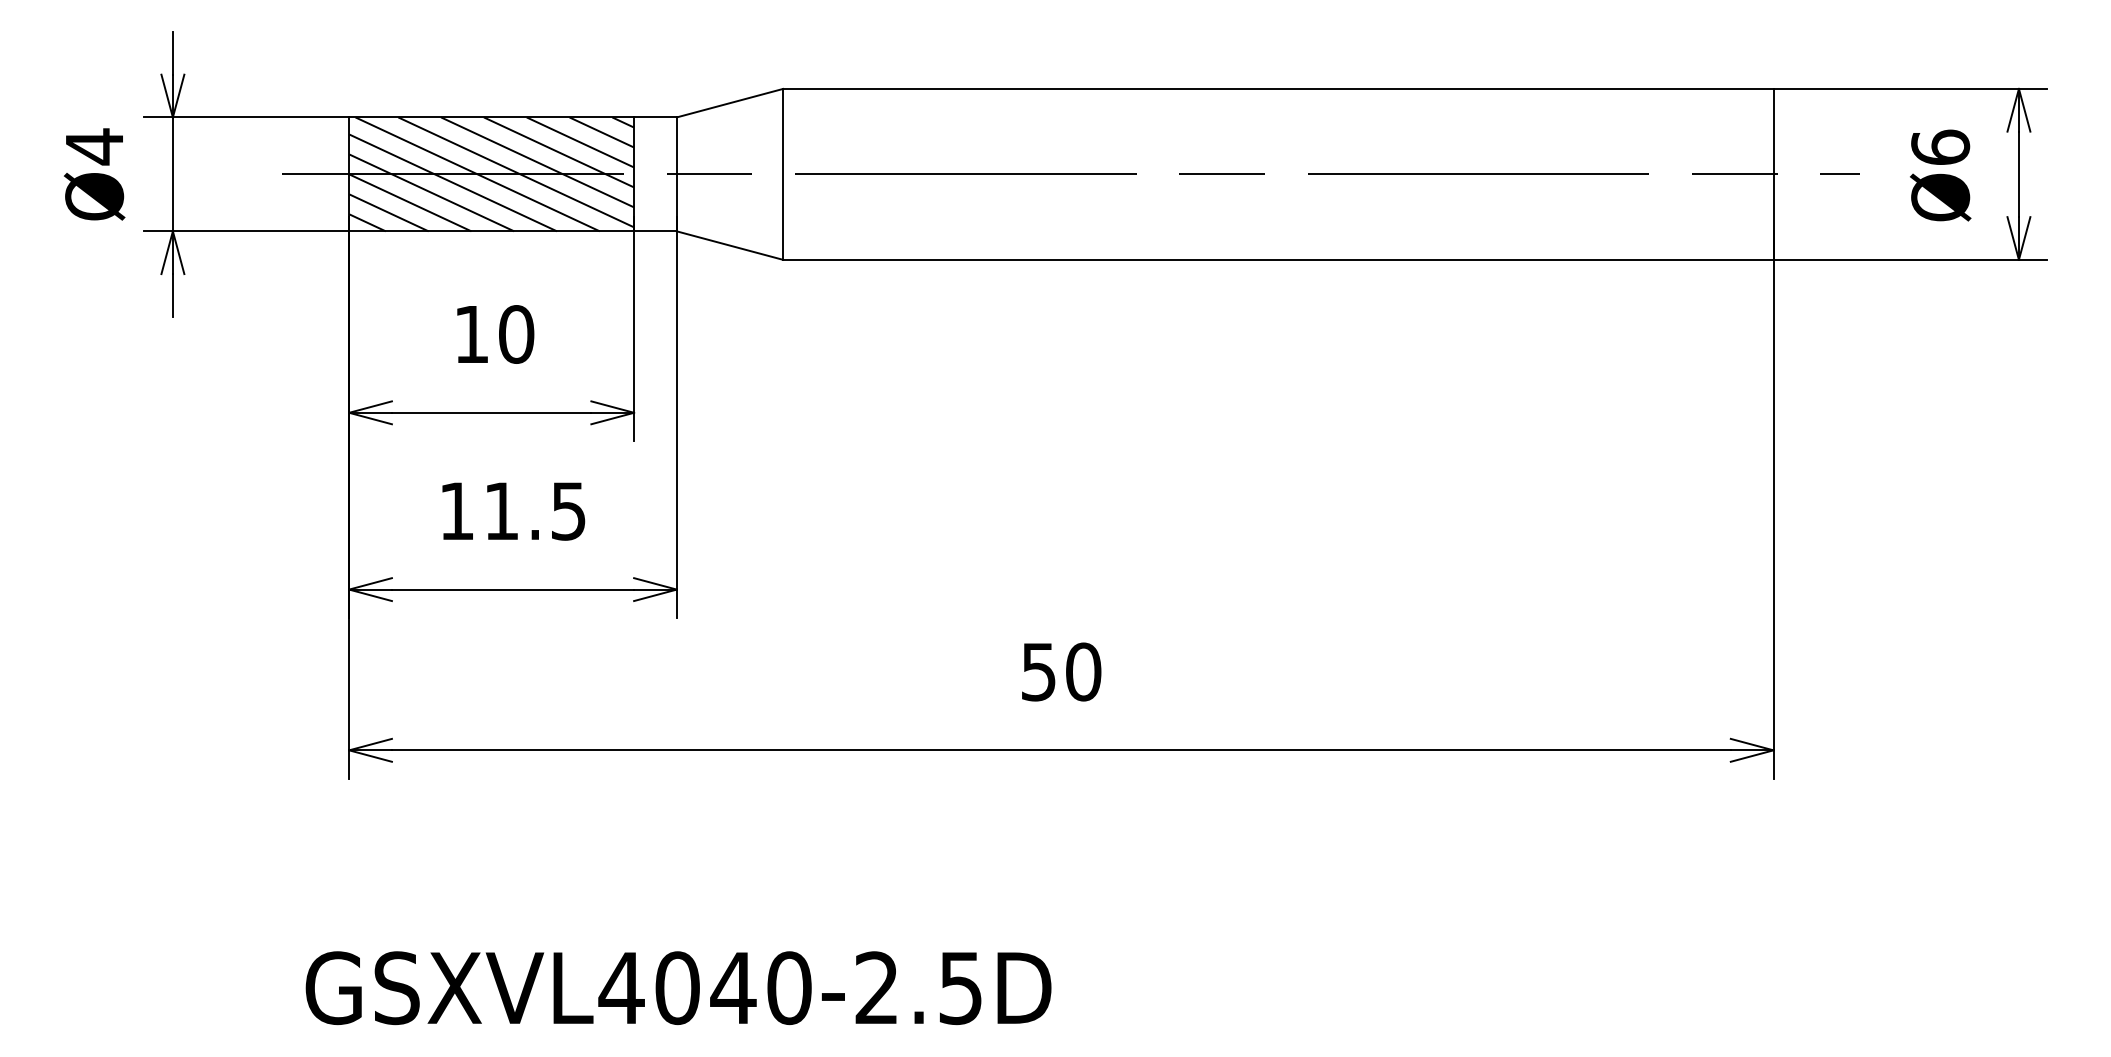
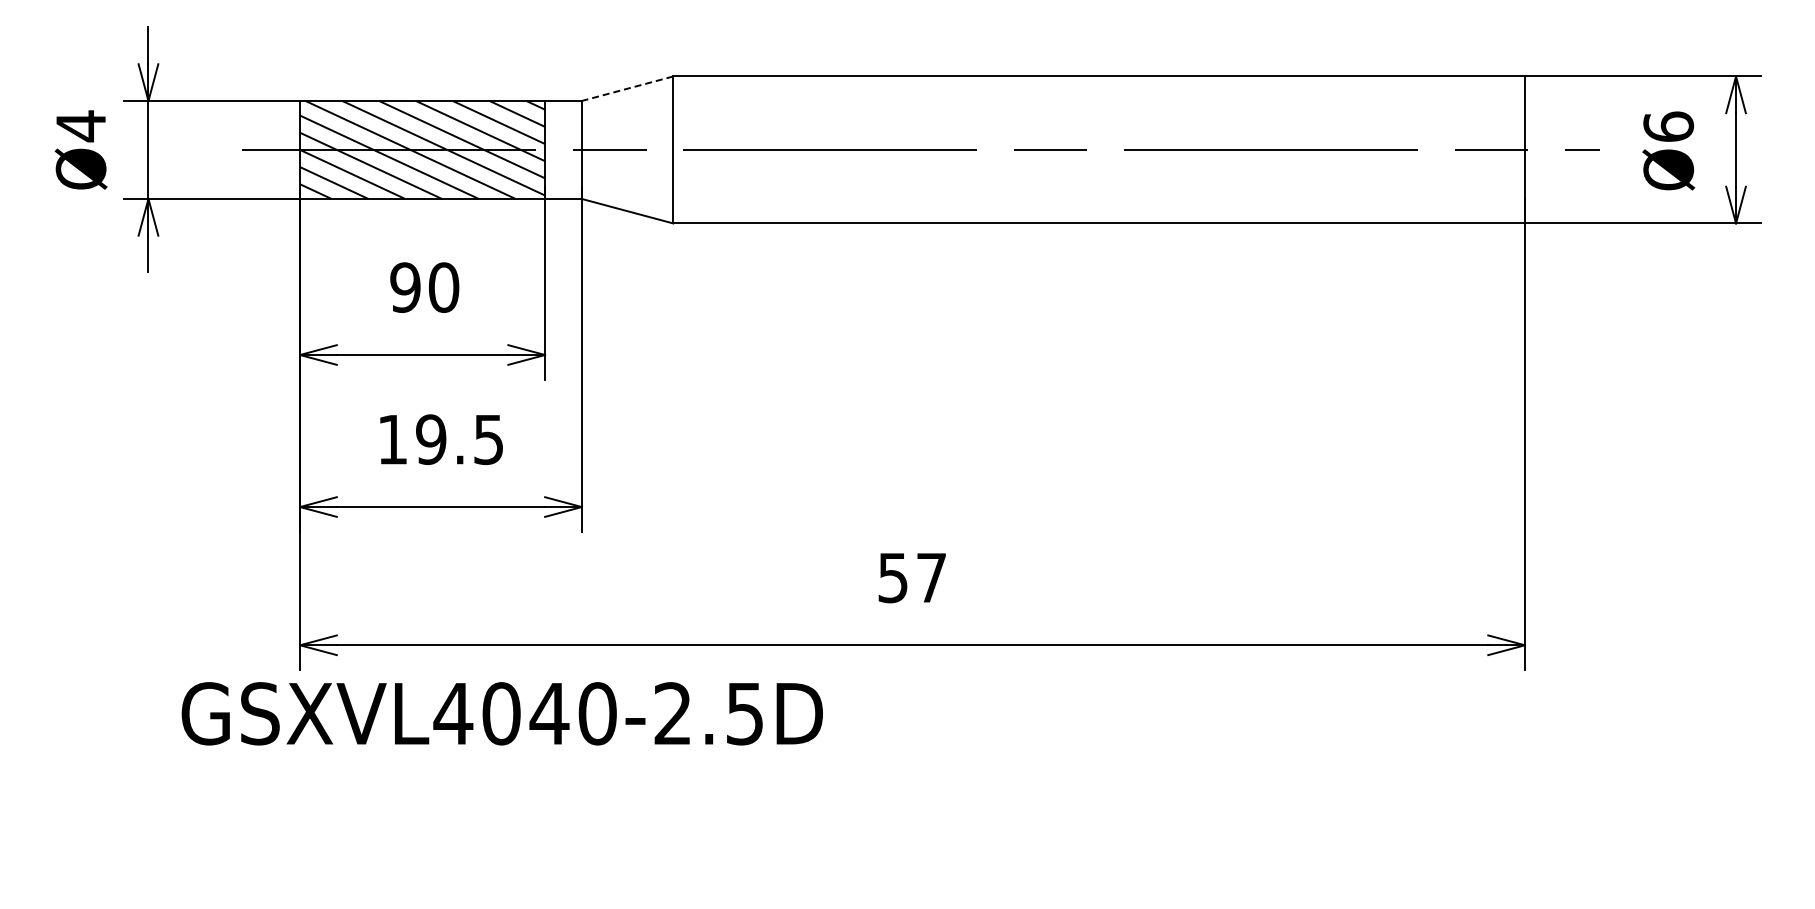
line: (729, 102) -> (627, 88), solid -> dashed
text: (471, 334) -> (405, 287), 10 -> 90
text: (502, 511) -> (431, 439), 11.5 -> 19.5
text: (1083, 671) -> (931, 577), 50 -> 57
text: (677, 987) -> (501, 713), moved

